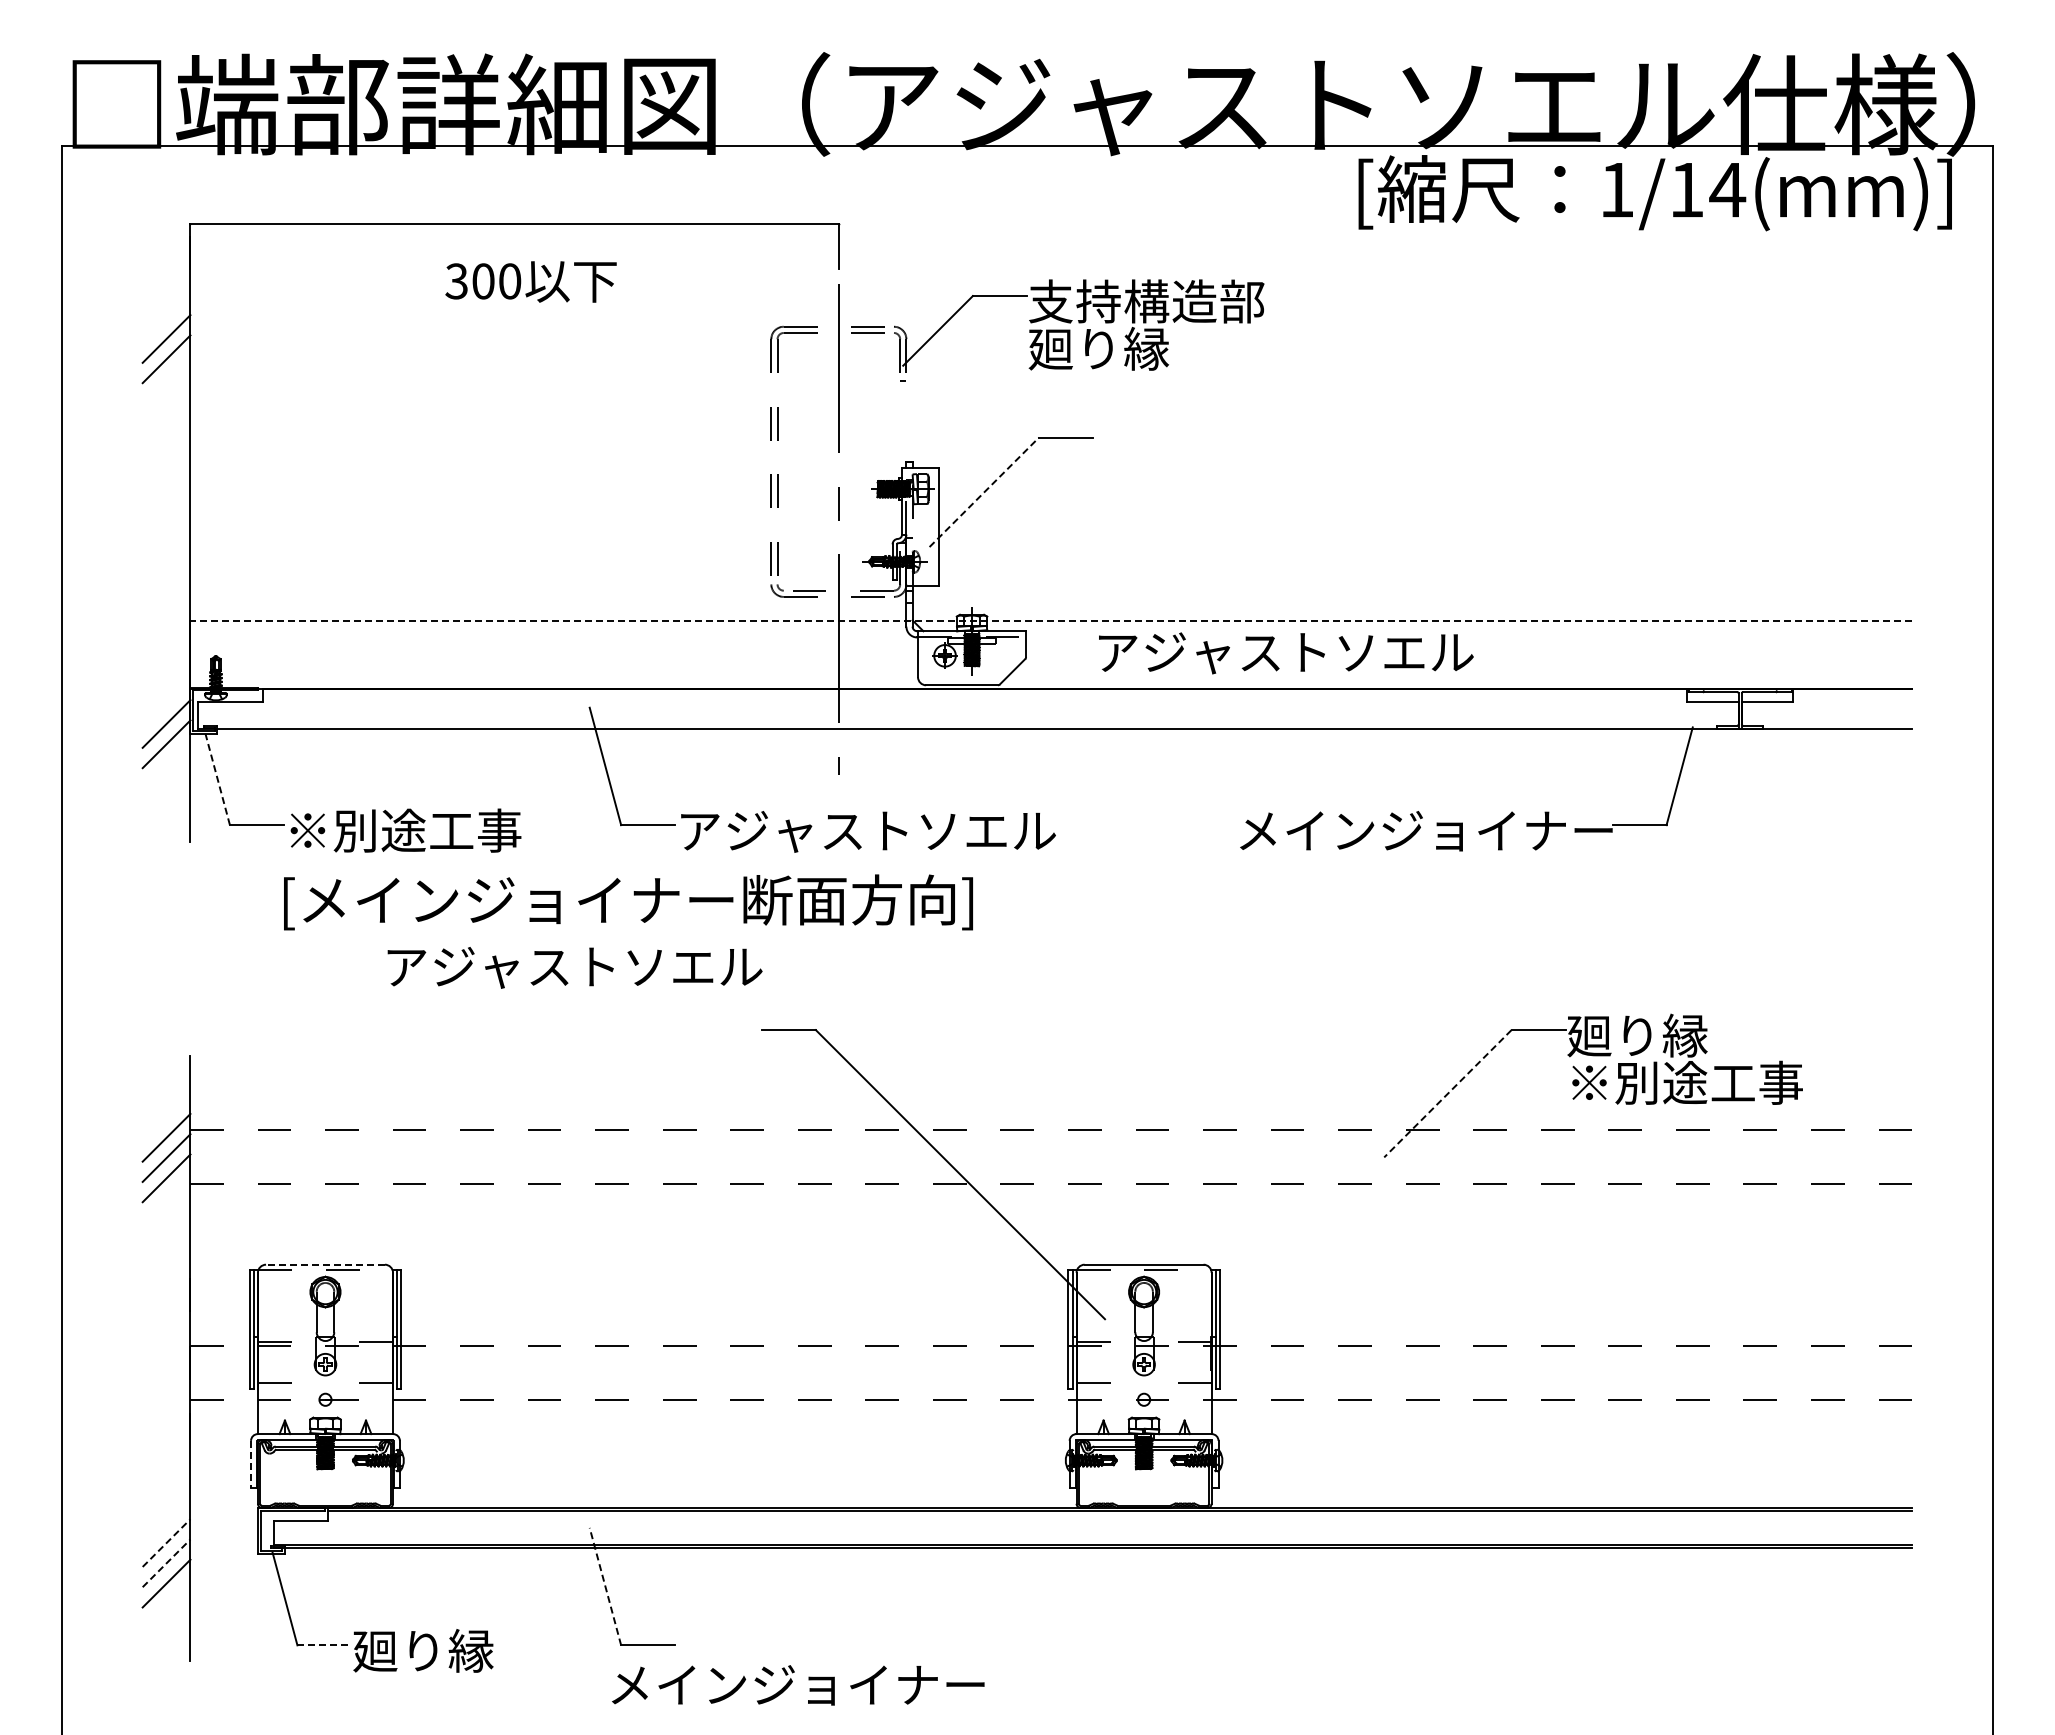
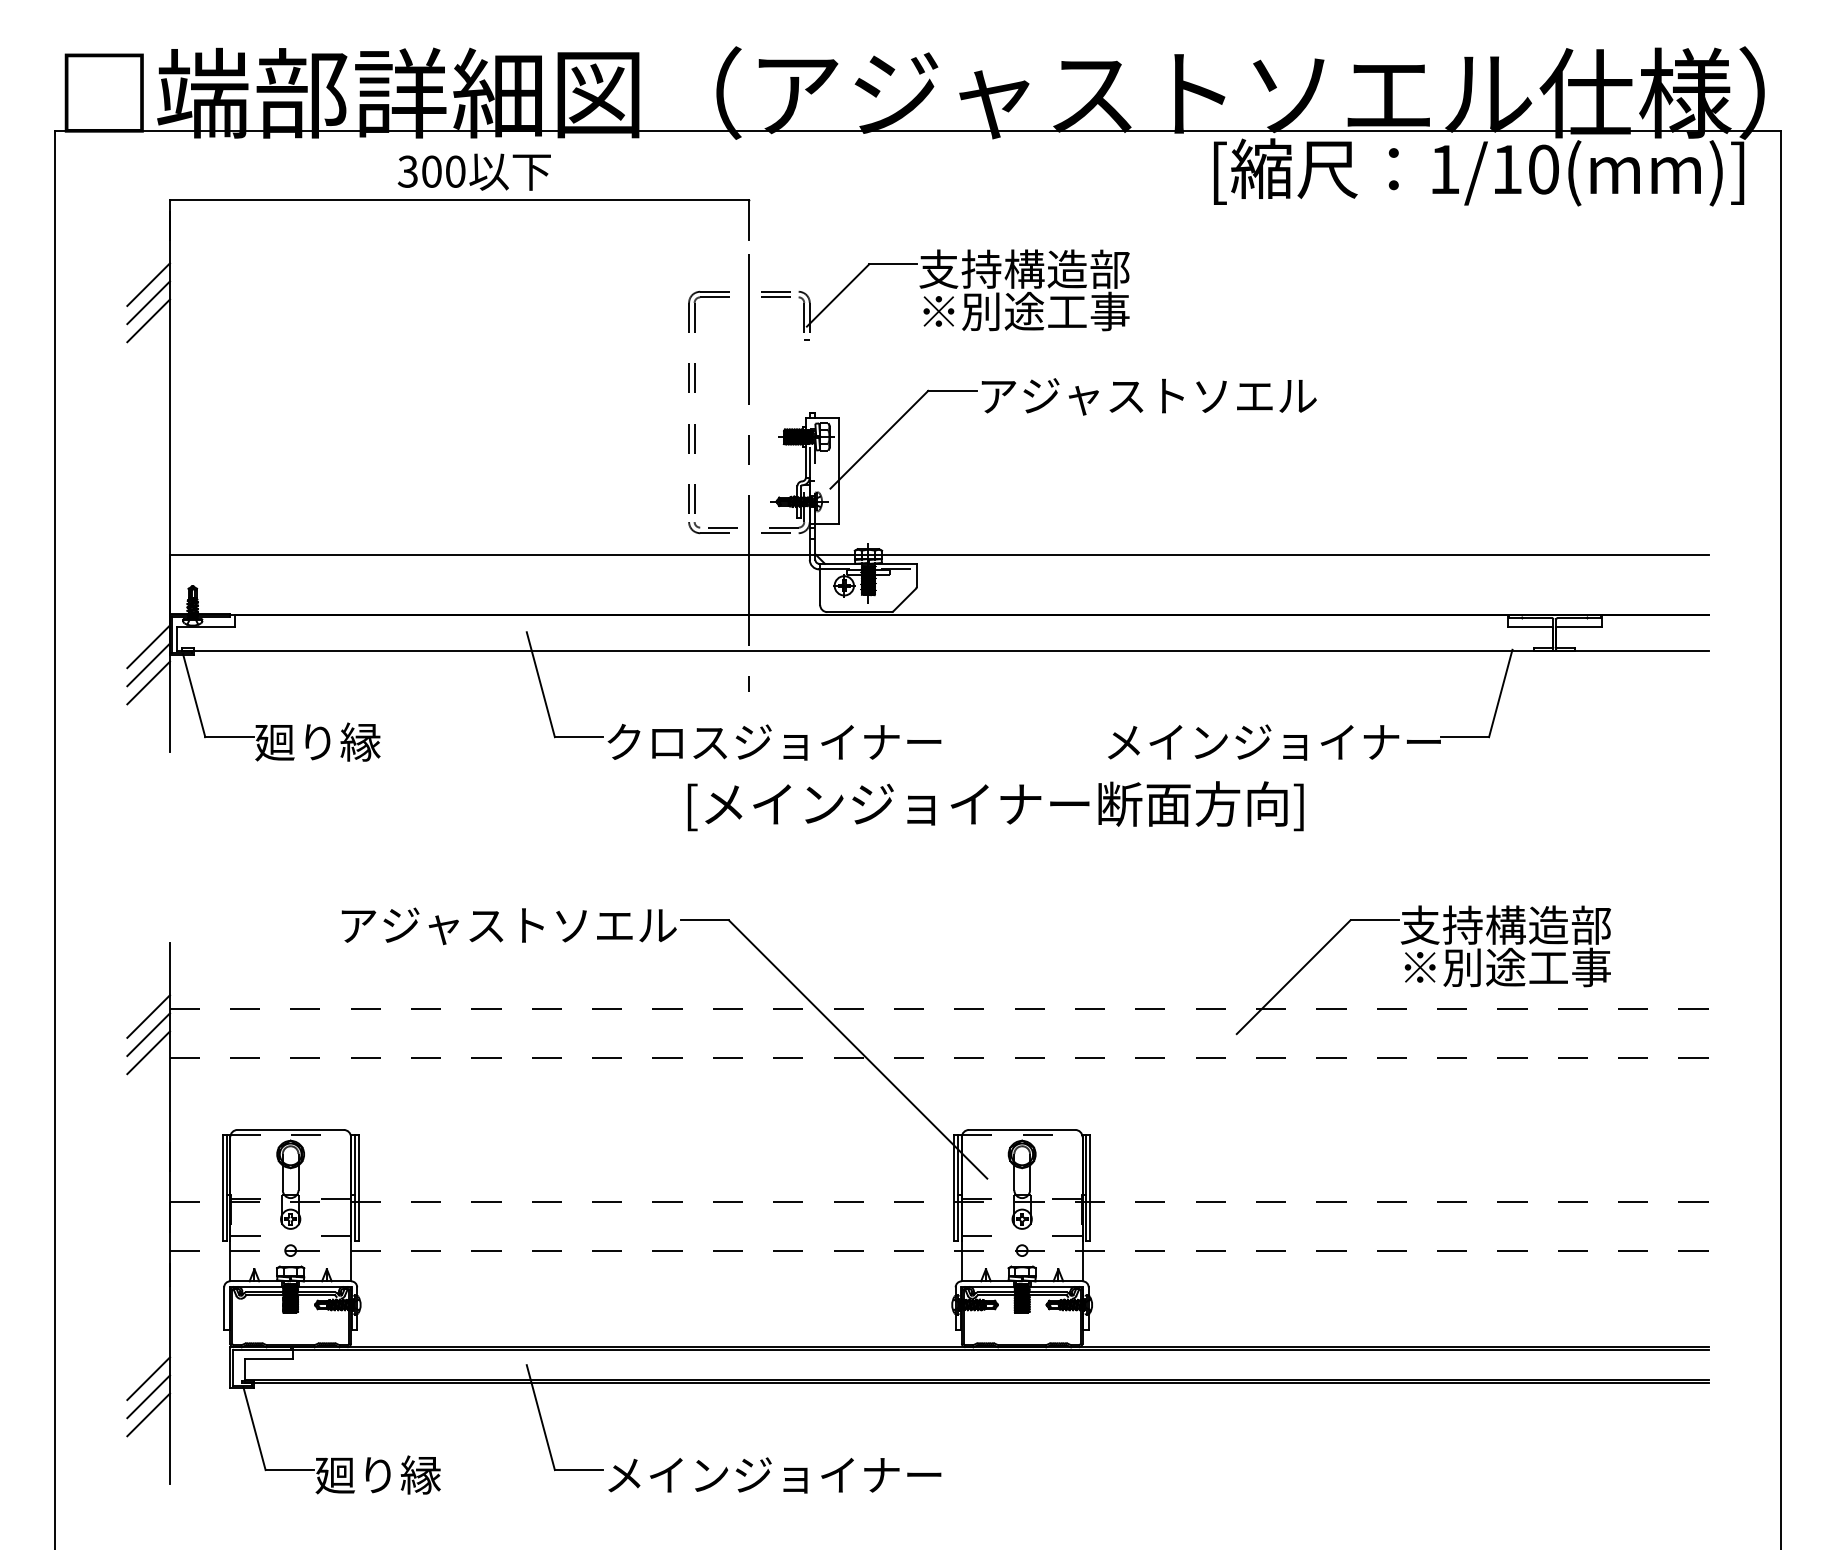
text: (1727, 189) -> (1543, 169), 1/14(mm)] -> 1/10(mm)]
text: (530, 281) -> (473, 171), moved
line: (166, 318) -> (148, 284), added
text: (1146, 348) -> (1024, 311), 廻り縁 -> ※別途工事
line: (984, 492) -> (879, 439), dashed -> solid
line: (1051, 621) -> (939, 555), dashed -> solid
text: (1286, 653) -> (1149, 397), moved
line: (166, 764) -> (148, 682), added
line: (217, 778) -> (194, 695), dashed -> solid
text: (403, 830) -> (360, 741), ※別途工事 -> 廻り縁
text: (867, 831) -> (775, 742), アジャストソエル -> クロスジョイナー
text: (628, 902) -> (995, 806), moved
text: (574, 967) -> (508, 926), moved
text: (1684, 1035) -> (1505, 925), 廻り縁 -> 支持構造部
line: (1447, 1093) -> (1293, 976), dashed -> solid
line: (324, 1264) -> (289, 1129), dashed -> solid
line: (251, 1464) -> (224, 1308), dashed -> solid
line: (166, 1543) -> (148, 1379), dashed -> solid
line: (166, 1563) -> (148, 1396), dashed -> solid
line: (605, 1586) -> (540, 1417), dashed -> solid
line: (324, 1645) -> (289, 1470), dashed -> solid
text: (798, 1685) -> (775, 1475), moved

